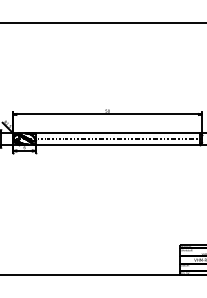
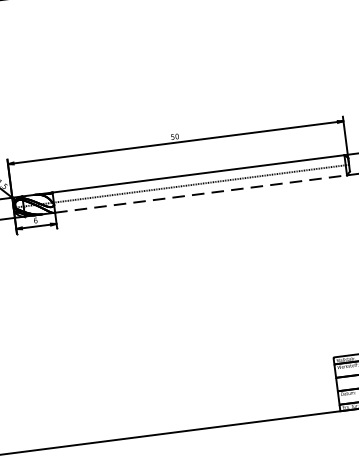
line: (118, 144) -> (201, 193), solid -> dashed

